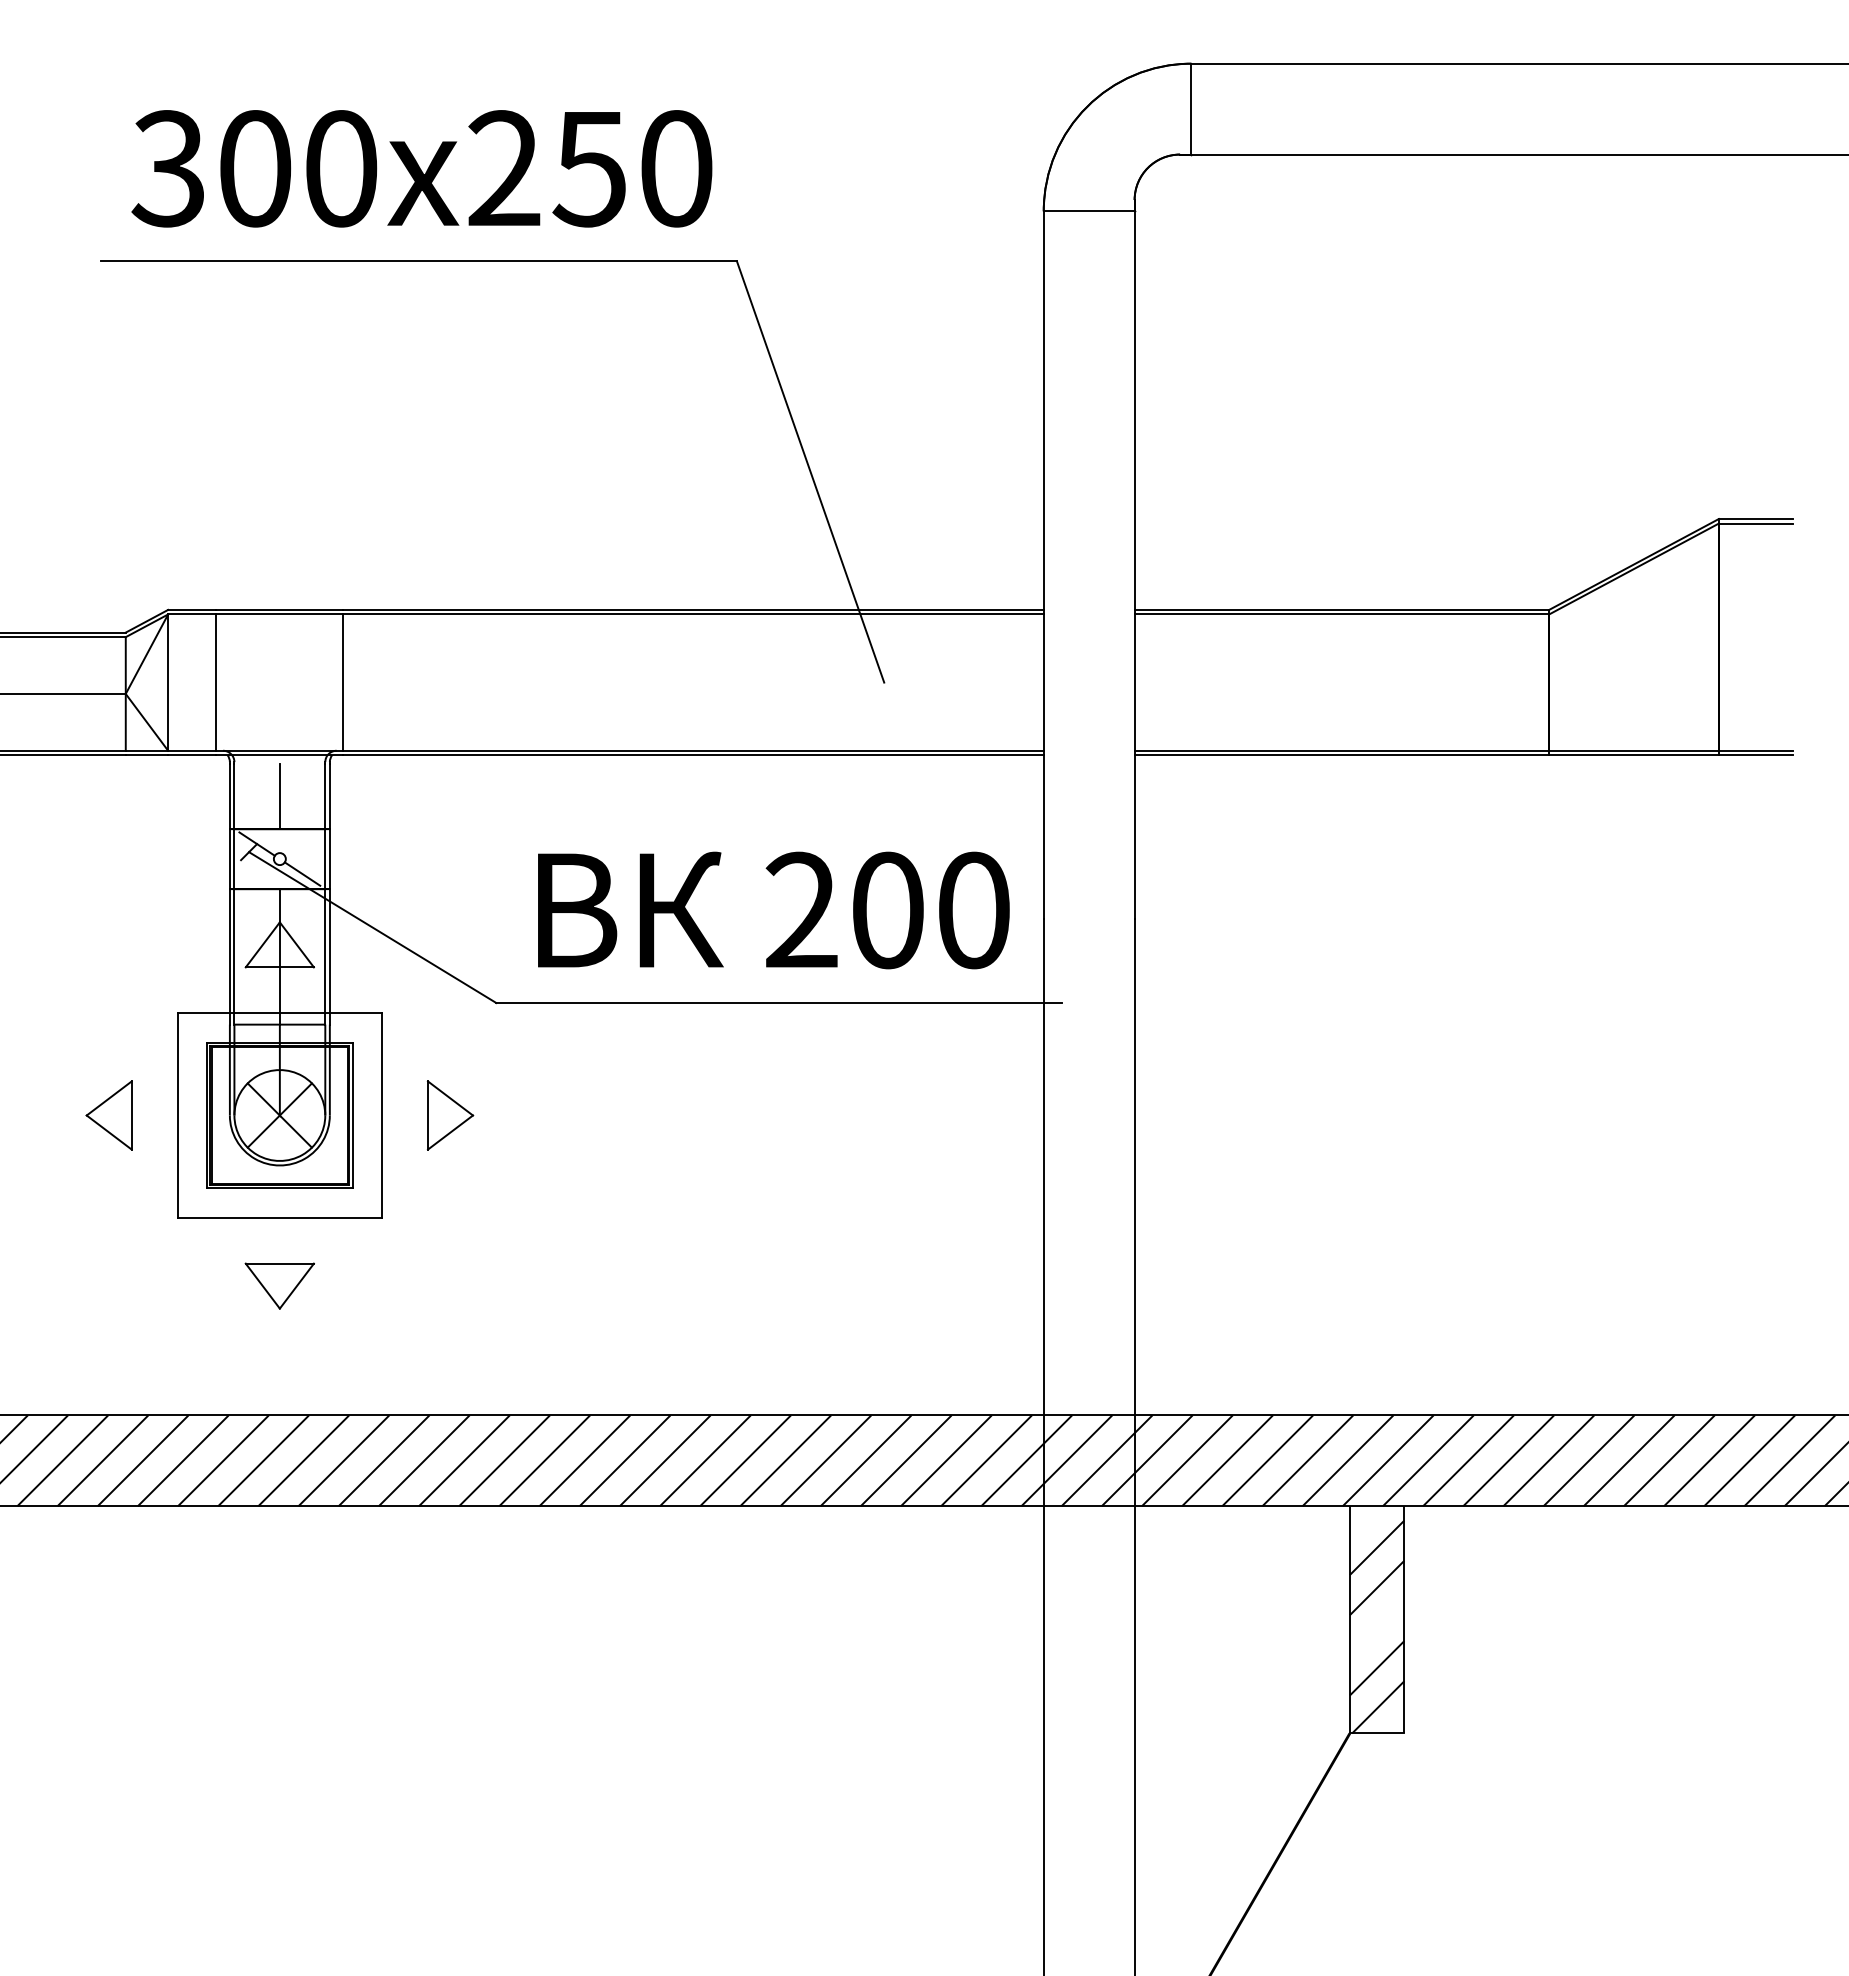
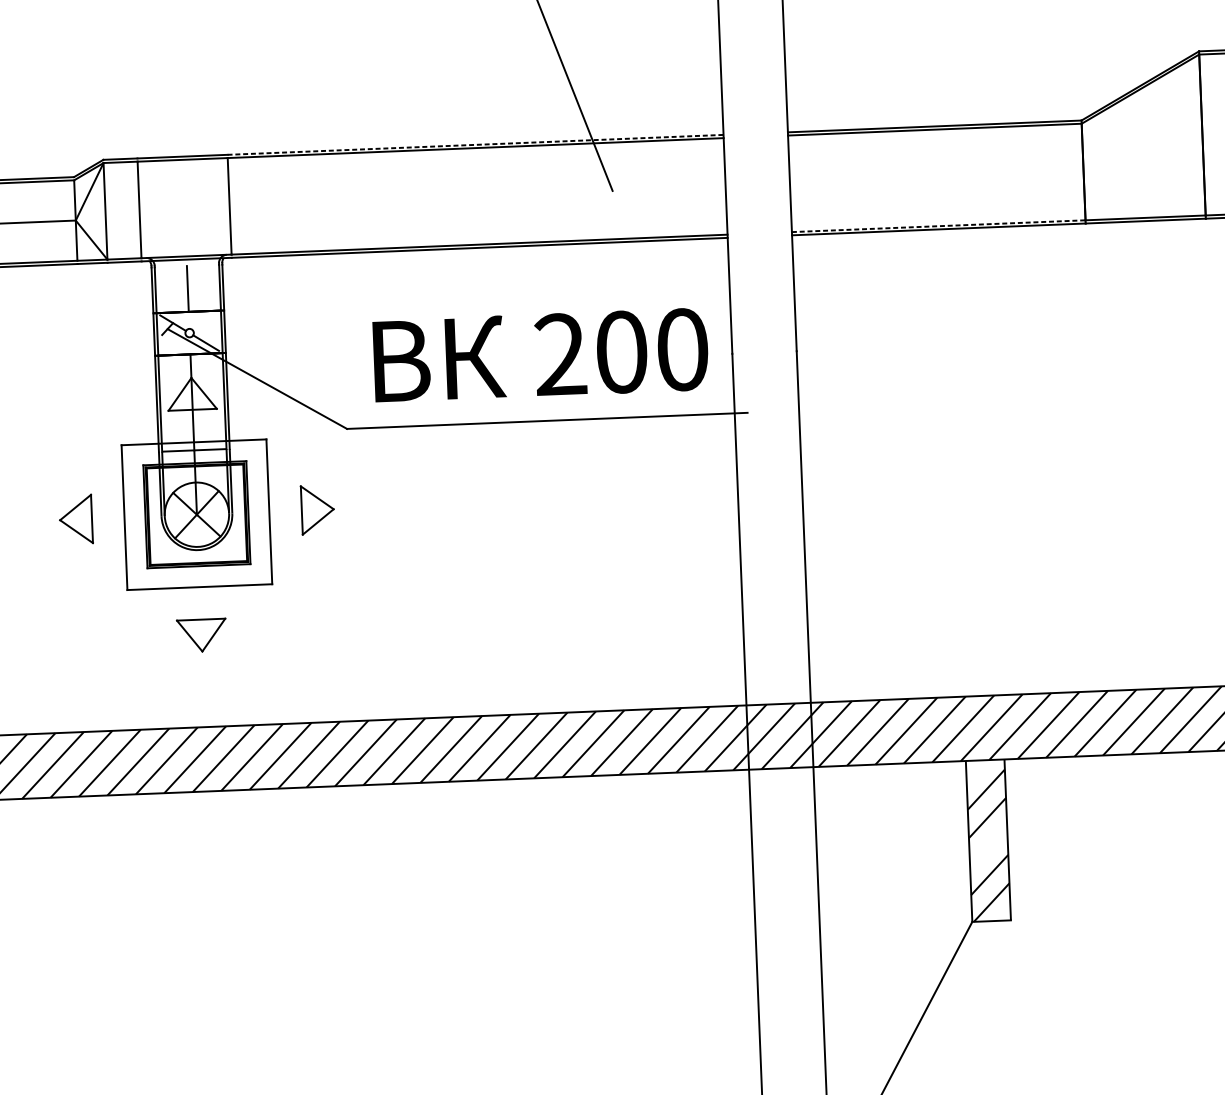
line: (694, 609) -> (476, 144), solid -> dashed
line: (1342, 750) -> (939, 226), solid -> dashed

